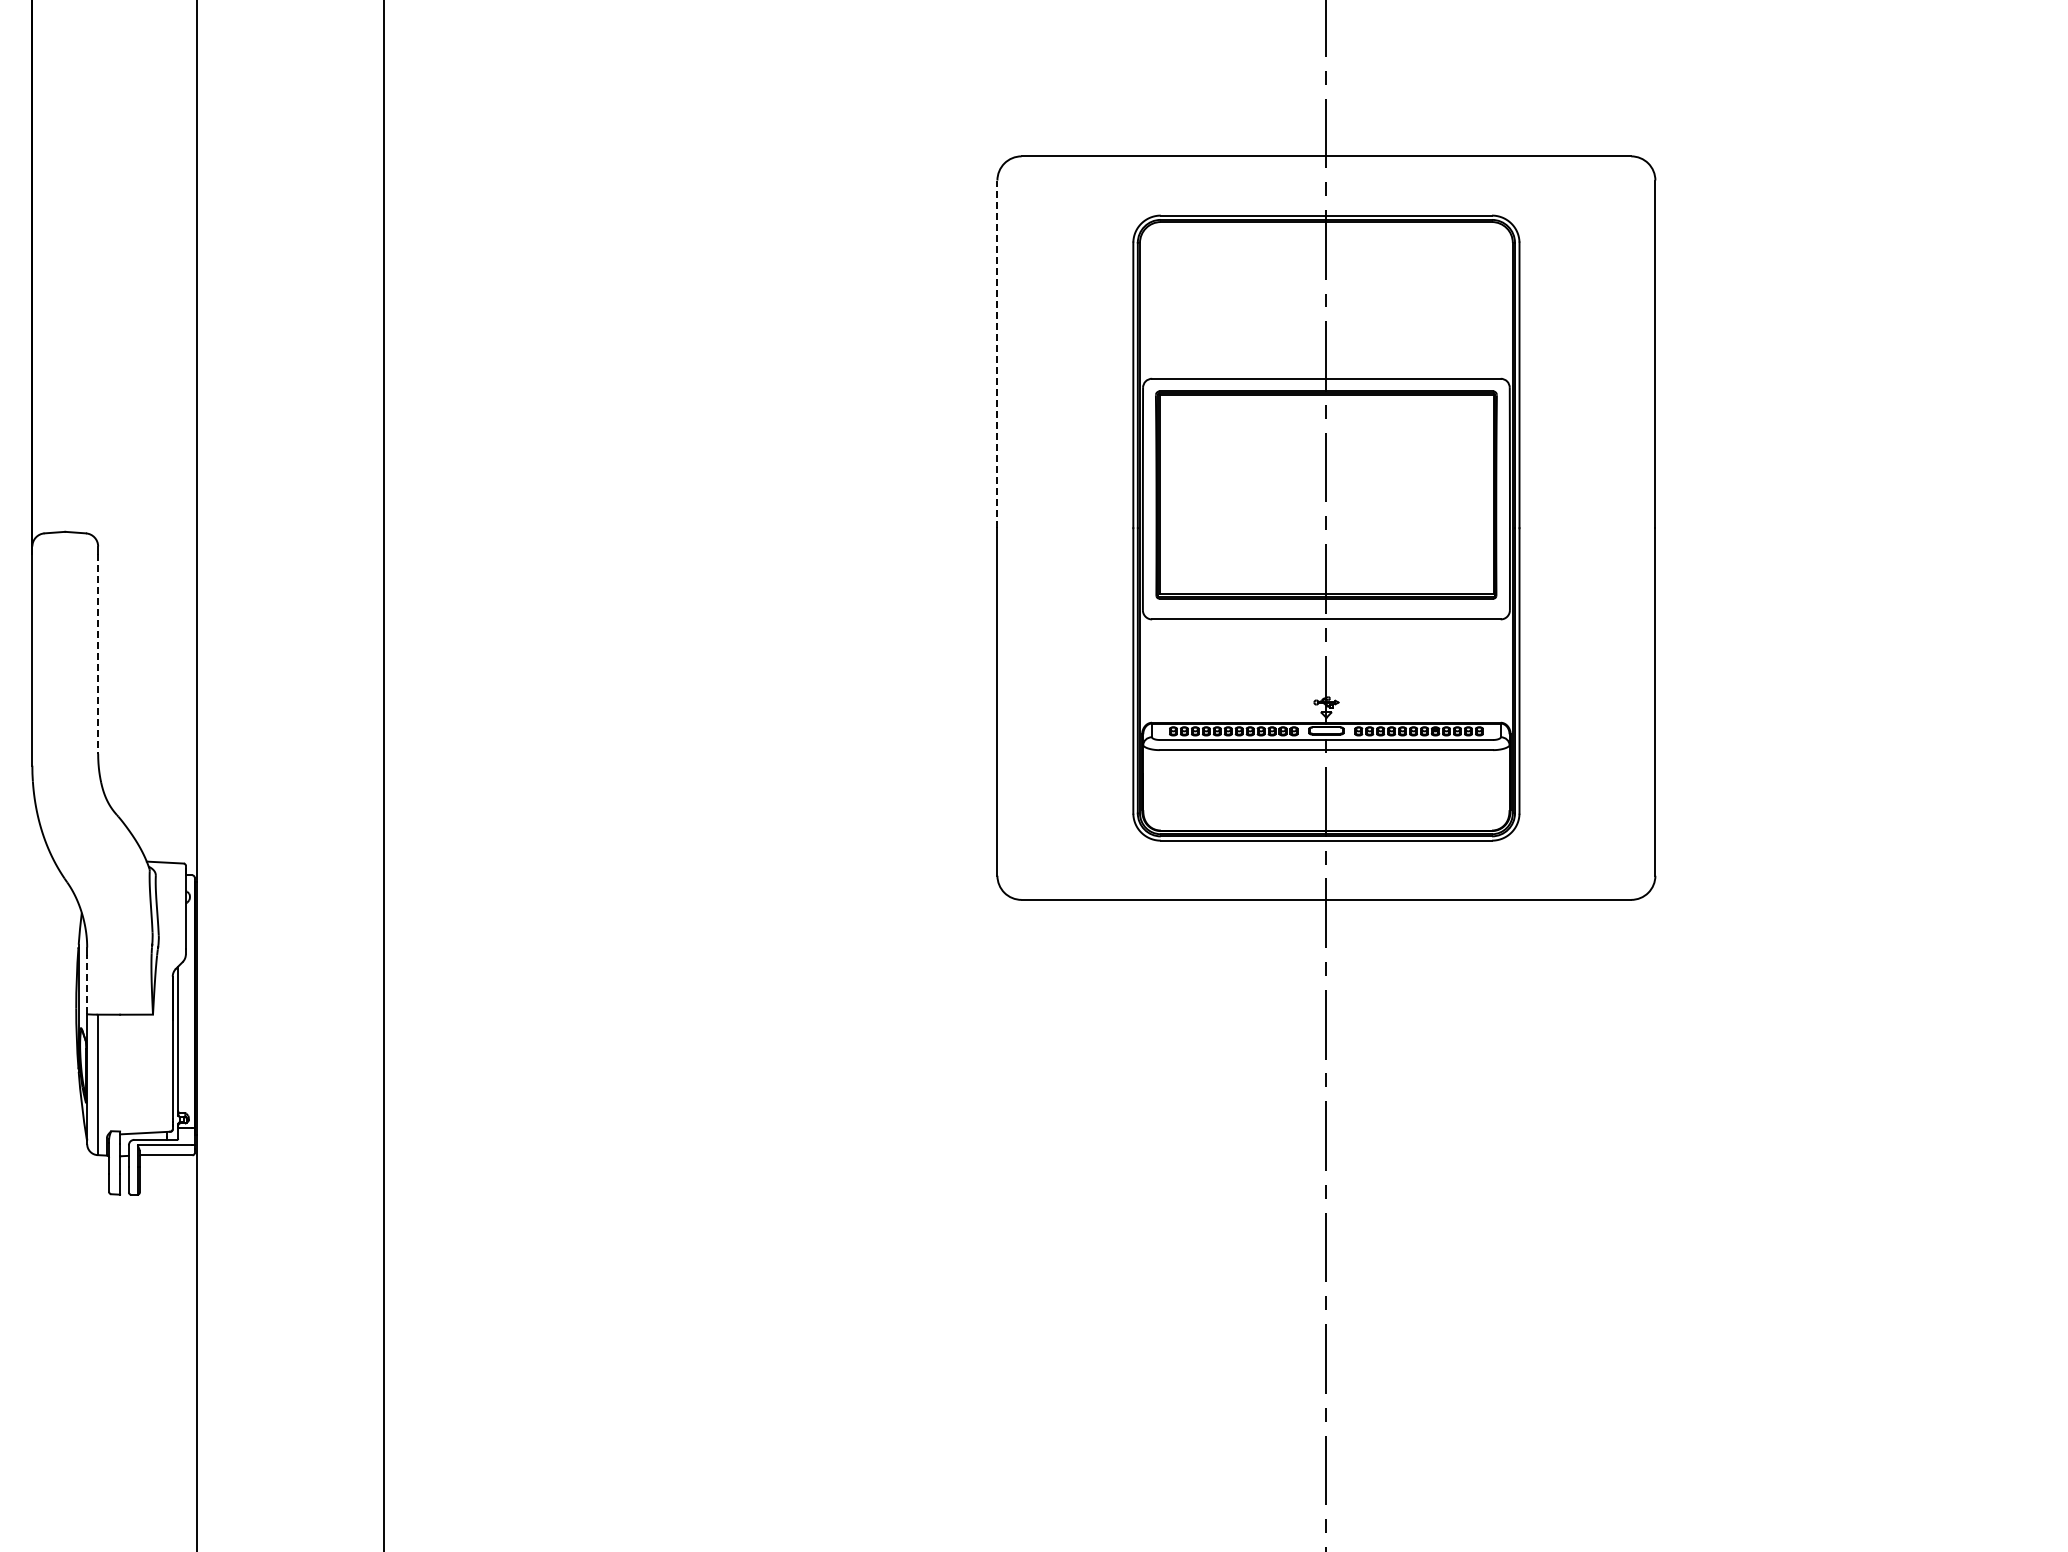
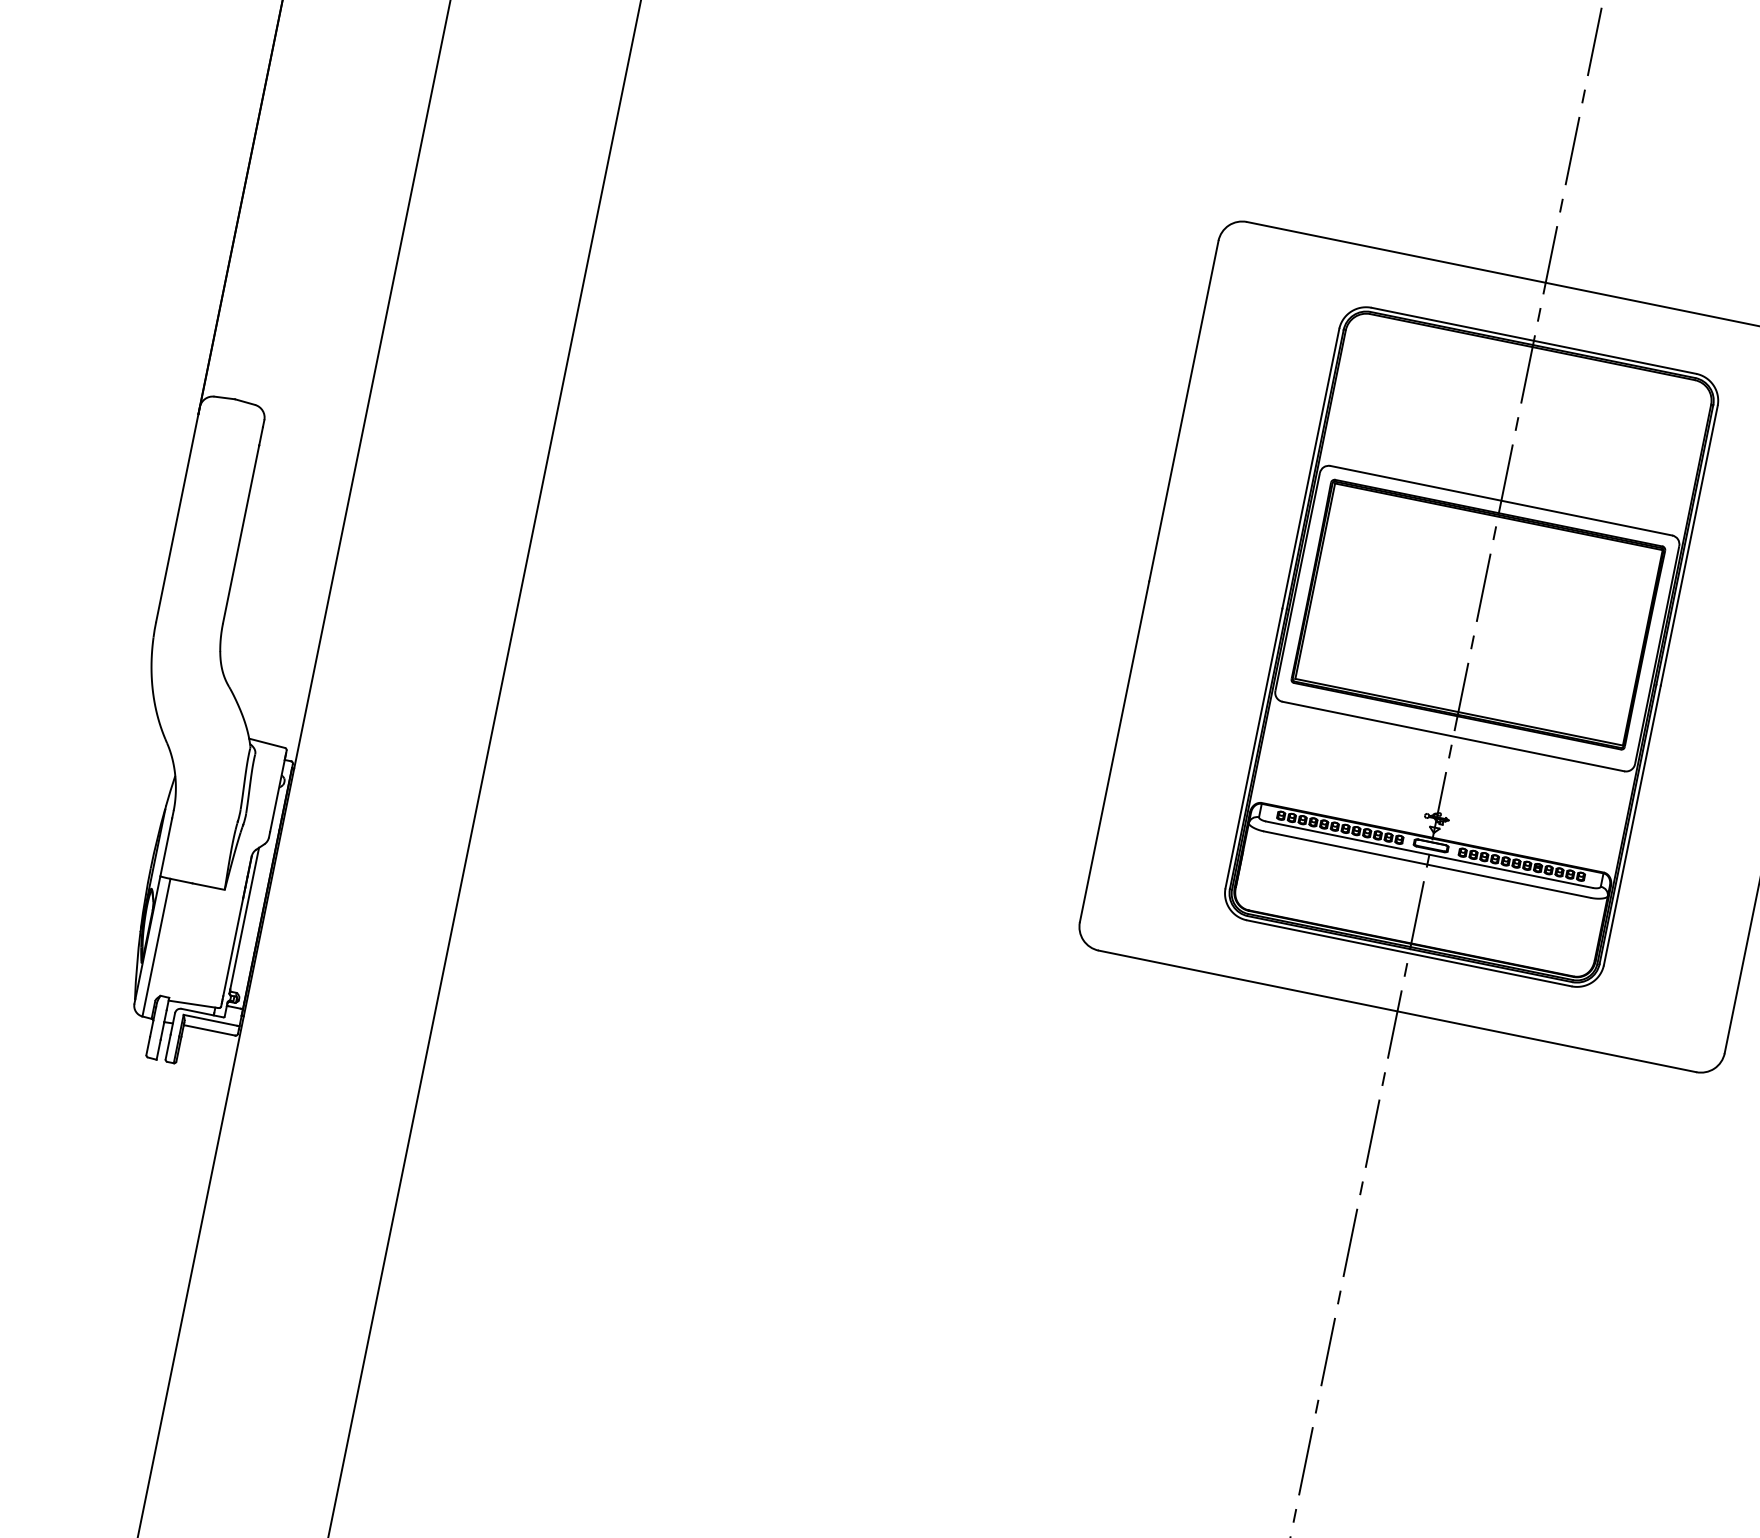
line: (997, 354) -> (1183, 411), dashed -> solid
line: (98, 654) -> (243, 526), dashed -> solid
line: (87, 984) -> (166, 847), dashed -> solid

